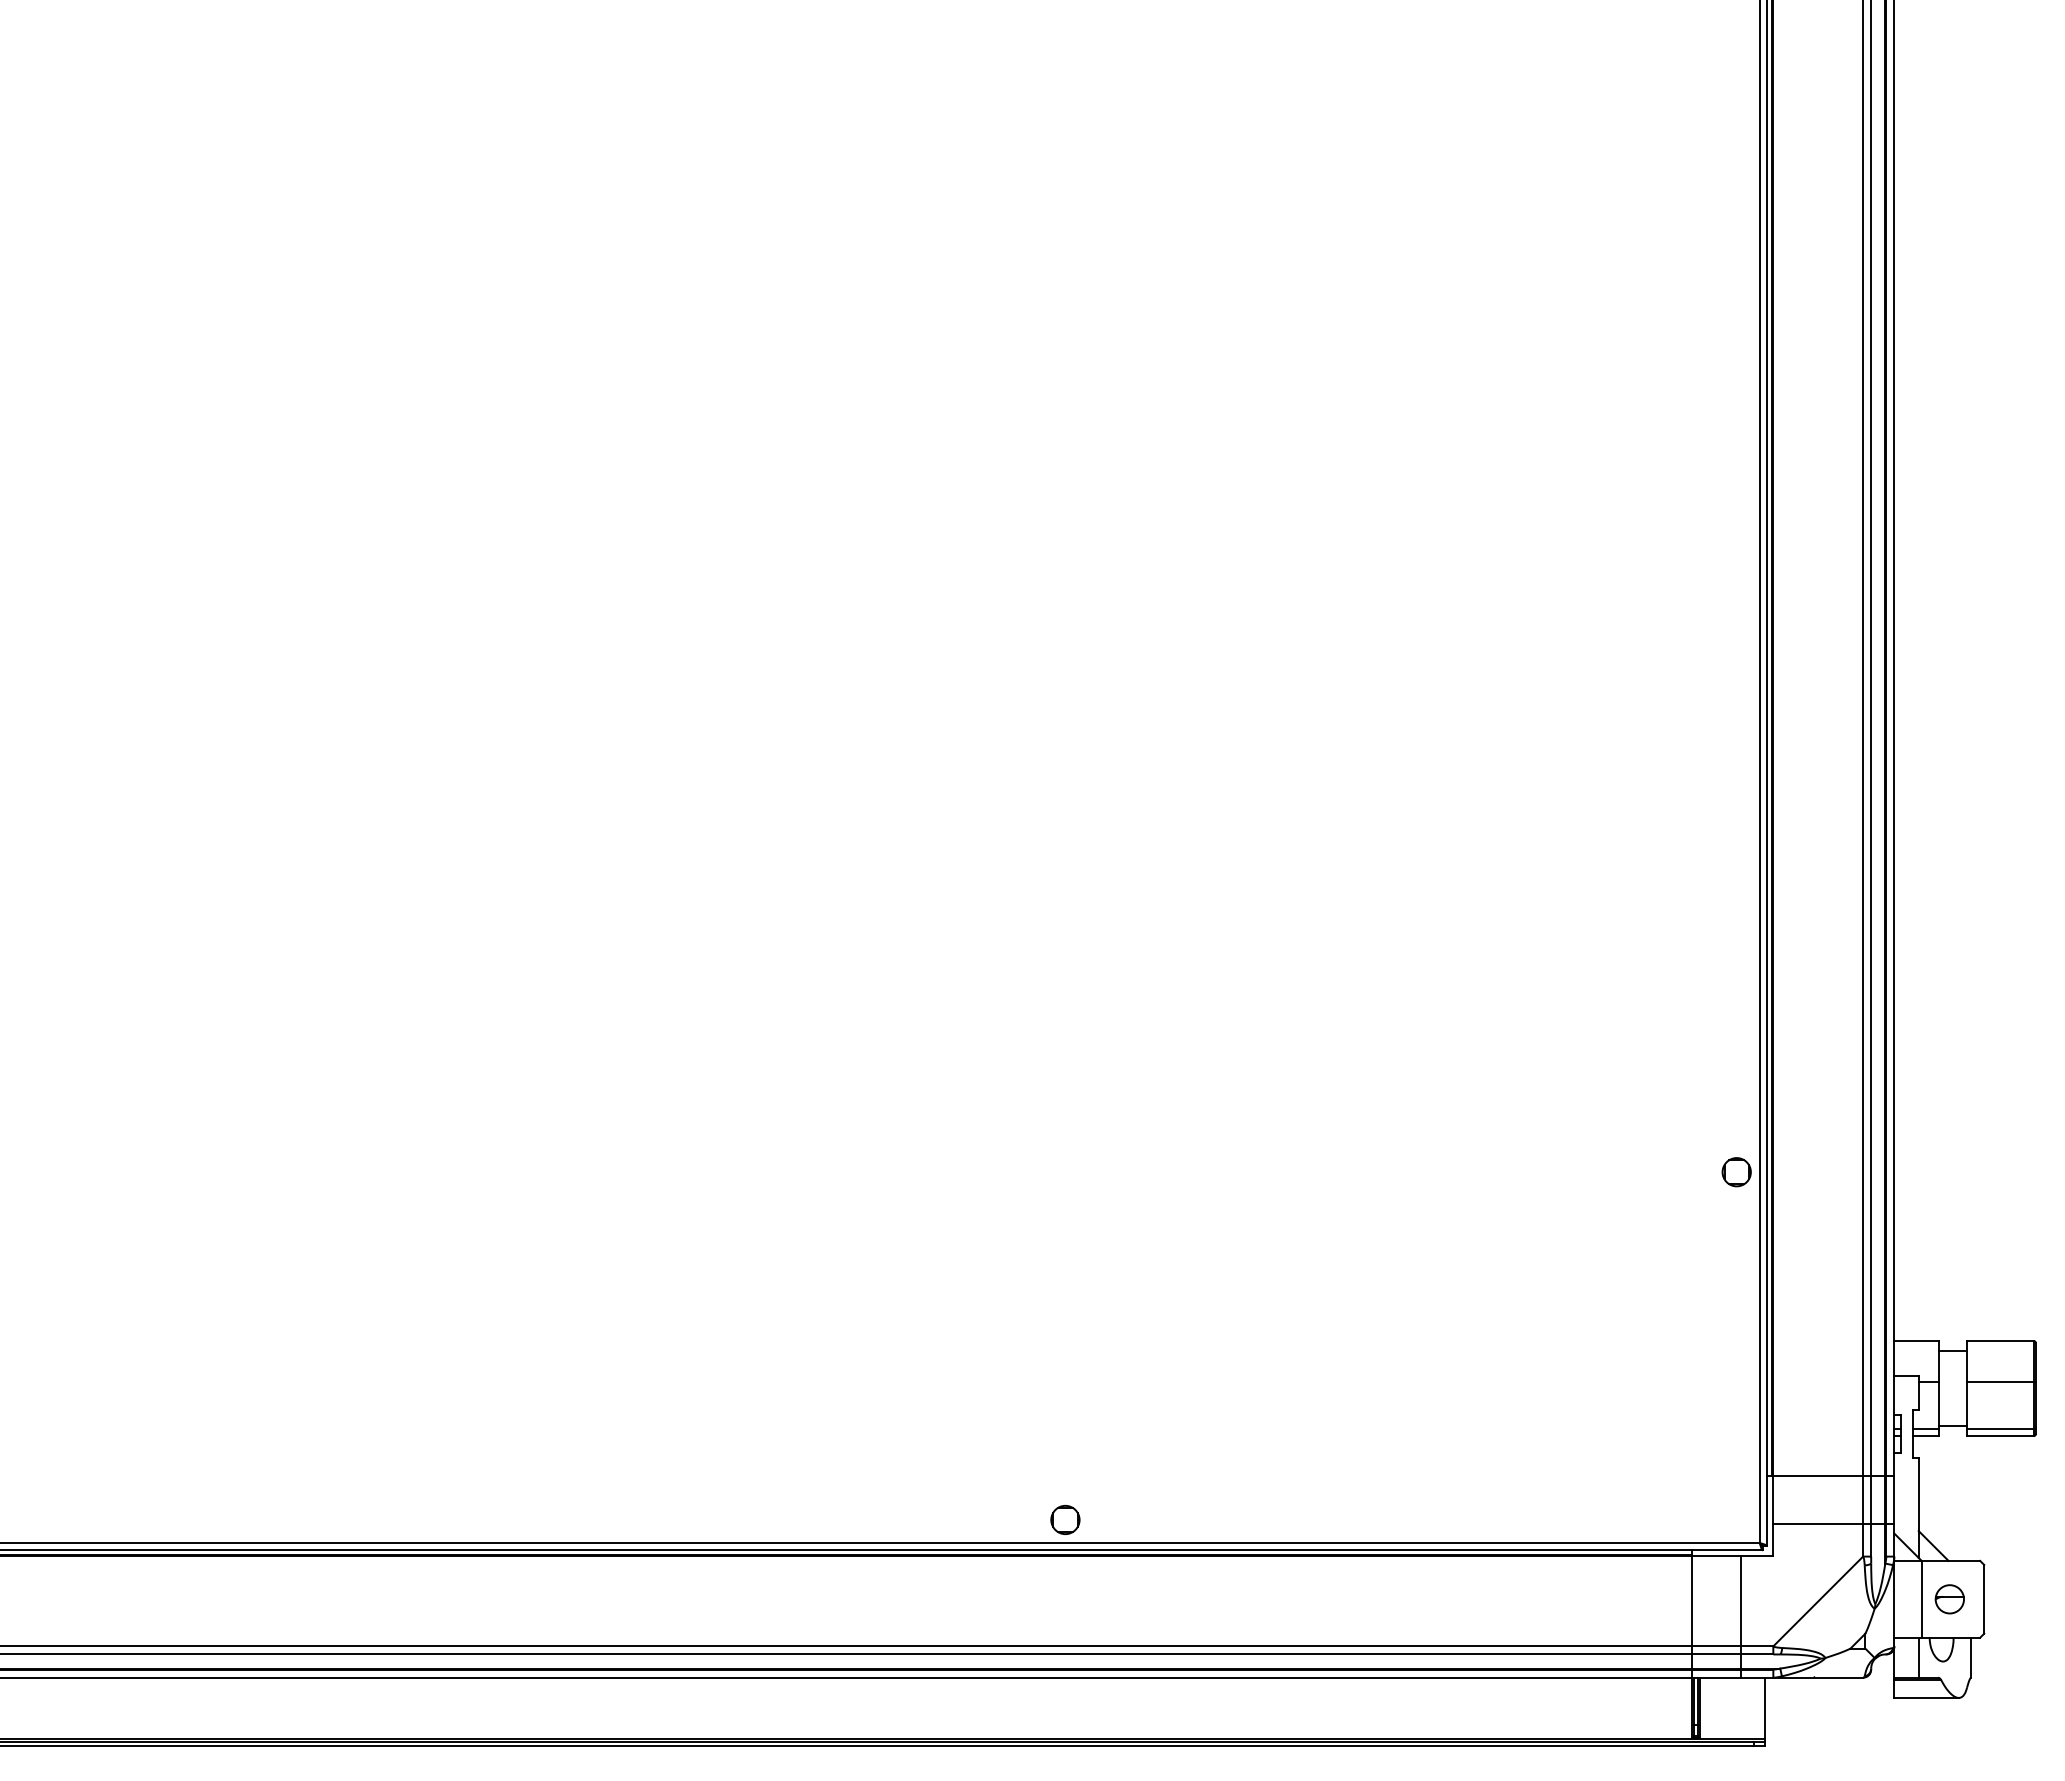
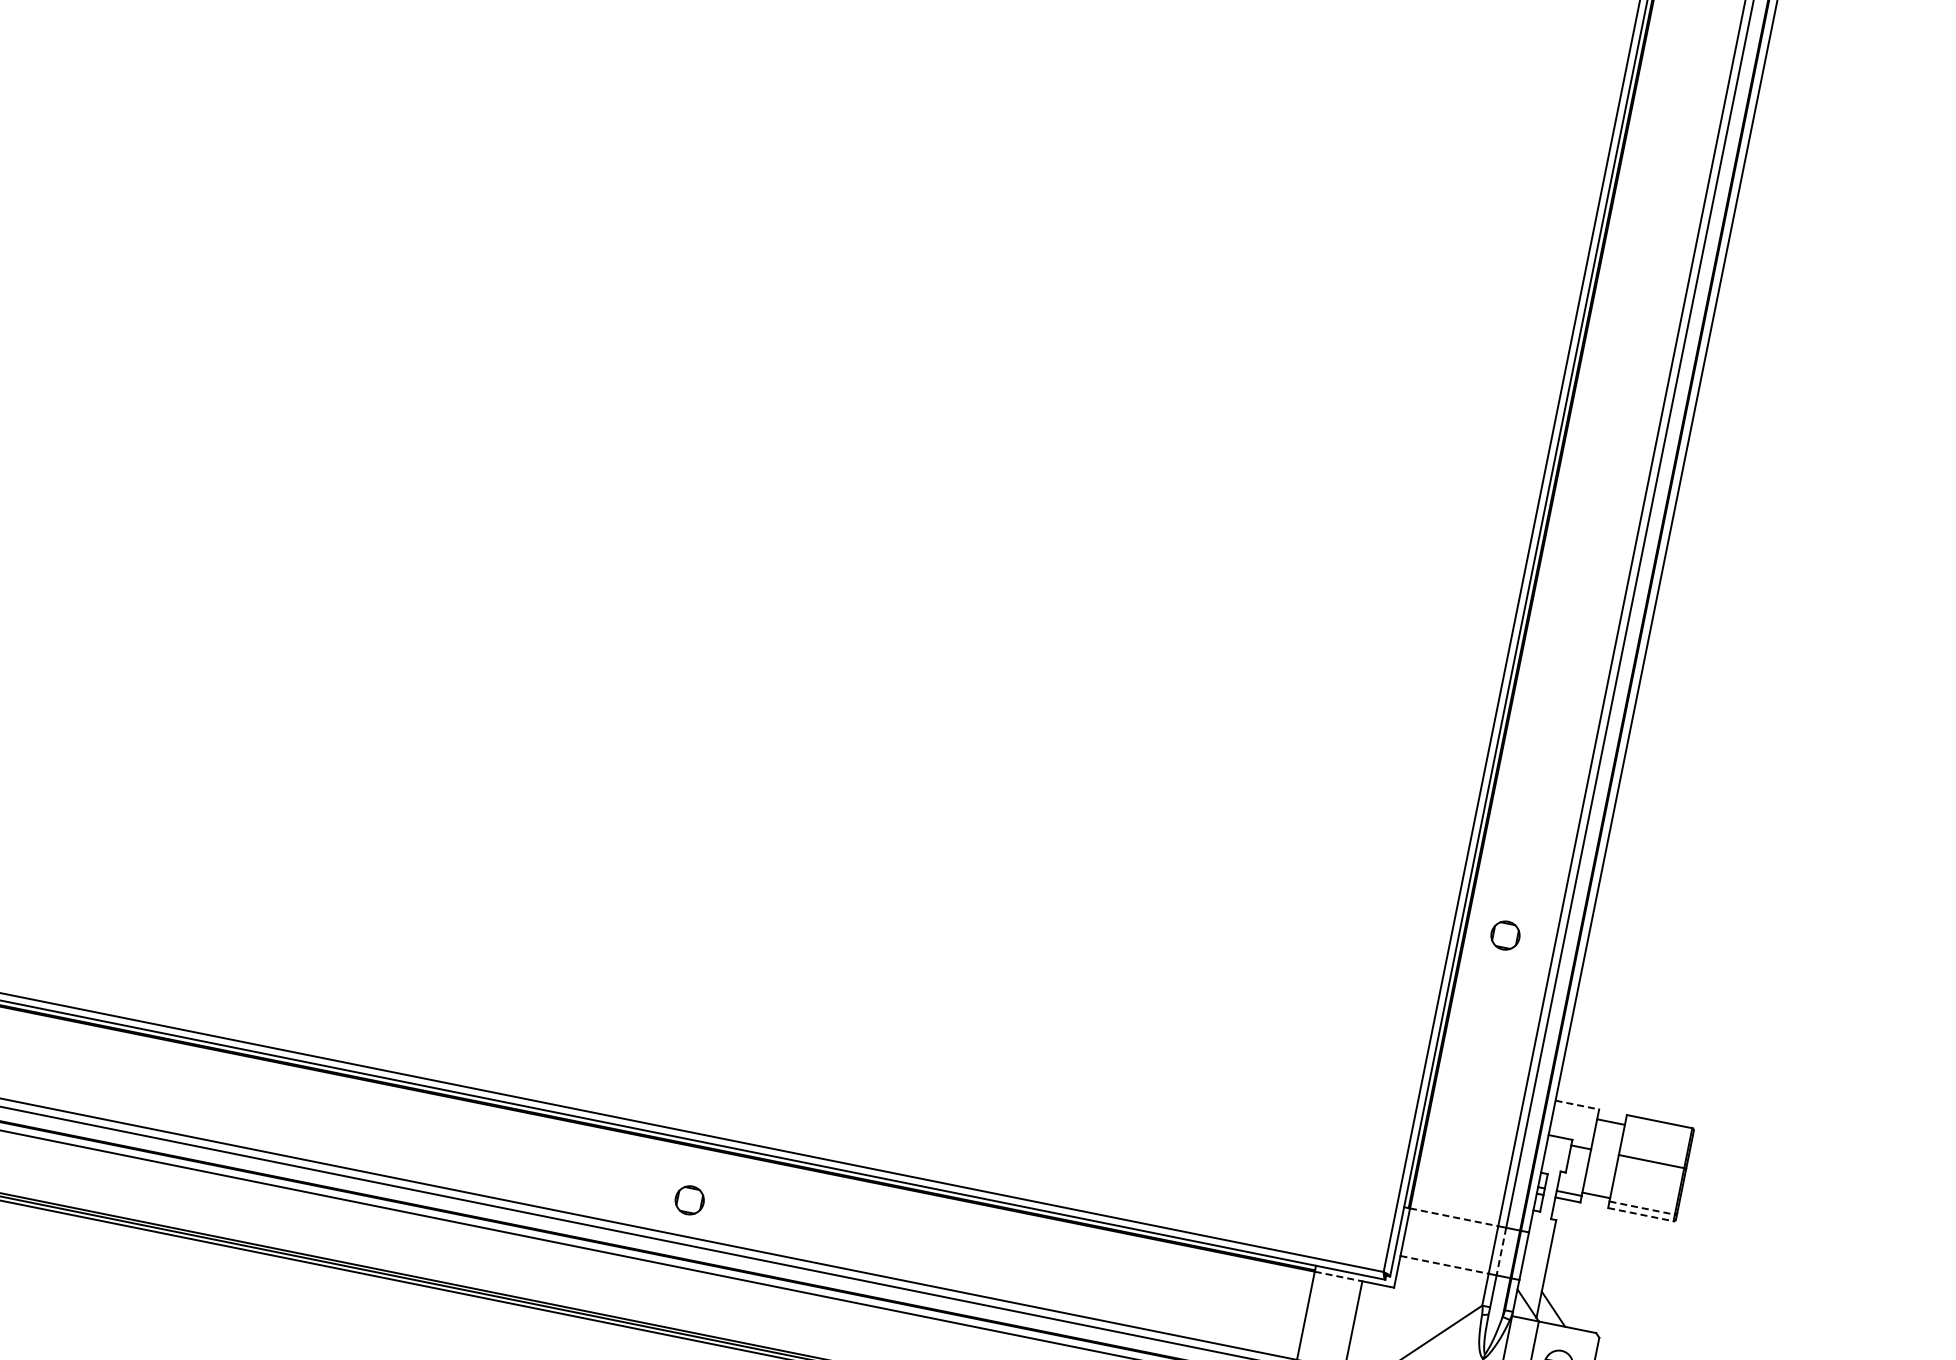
part: (1736, 1172) -> (1505, 935), moved
line: (1917, 1341) -> (1578, 1105), solid -> dashed
line: (2001, 1429) -> (1643, 1208), solid -> dashed
line: (2001, 1436) -> (1641, 1215), solid -> dashed
line: (1818, 1475) -> (1454, 1217), solid -> dashed
line: (1871, 1500) -> (1501, 1252), solid -> dashed
circle: (1065, 1519) -> (689, 1199), moved
line: (1818, 1524) -> (1444, 1265), solid -> dashed
line: (1717, 1556) -> (1339, 1276), solid -> dashed

